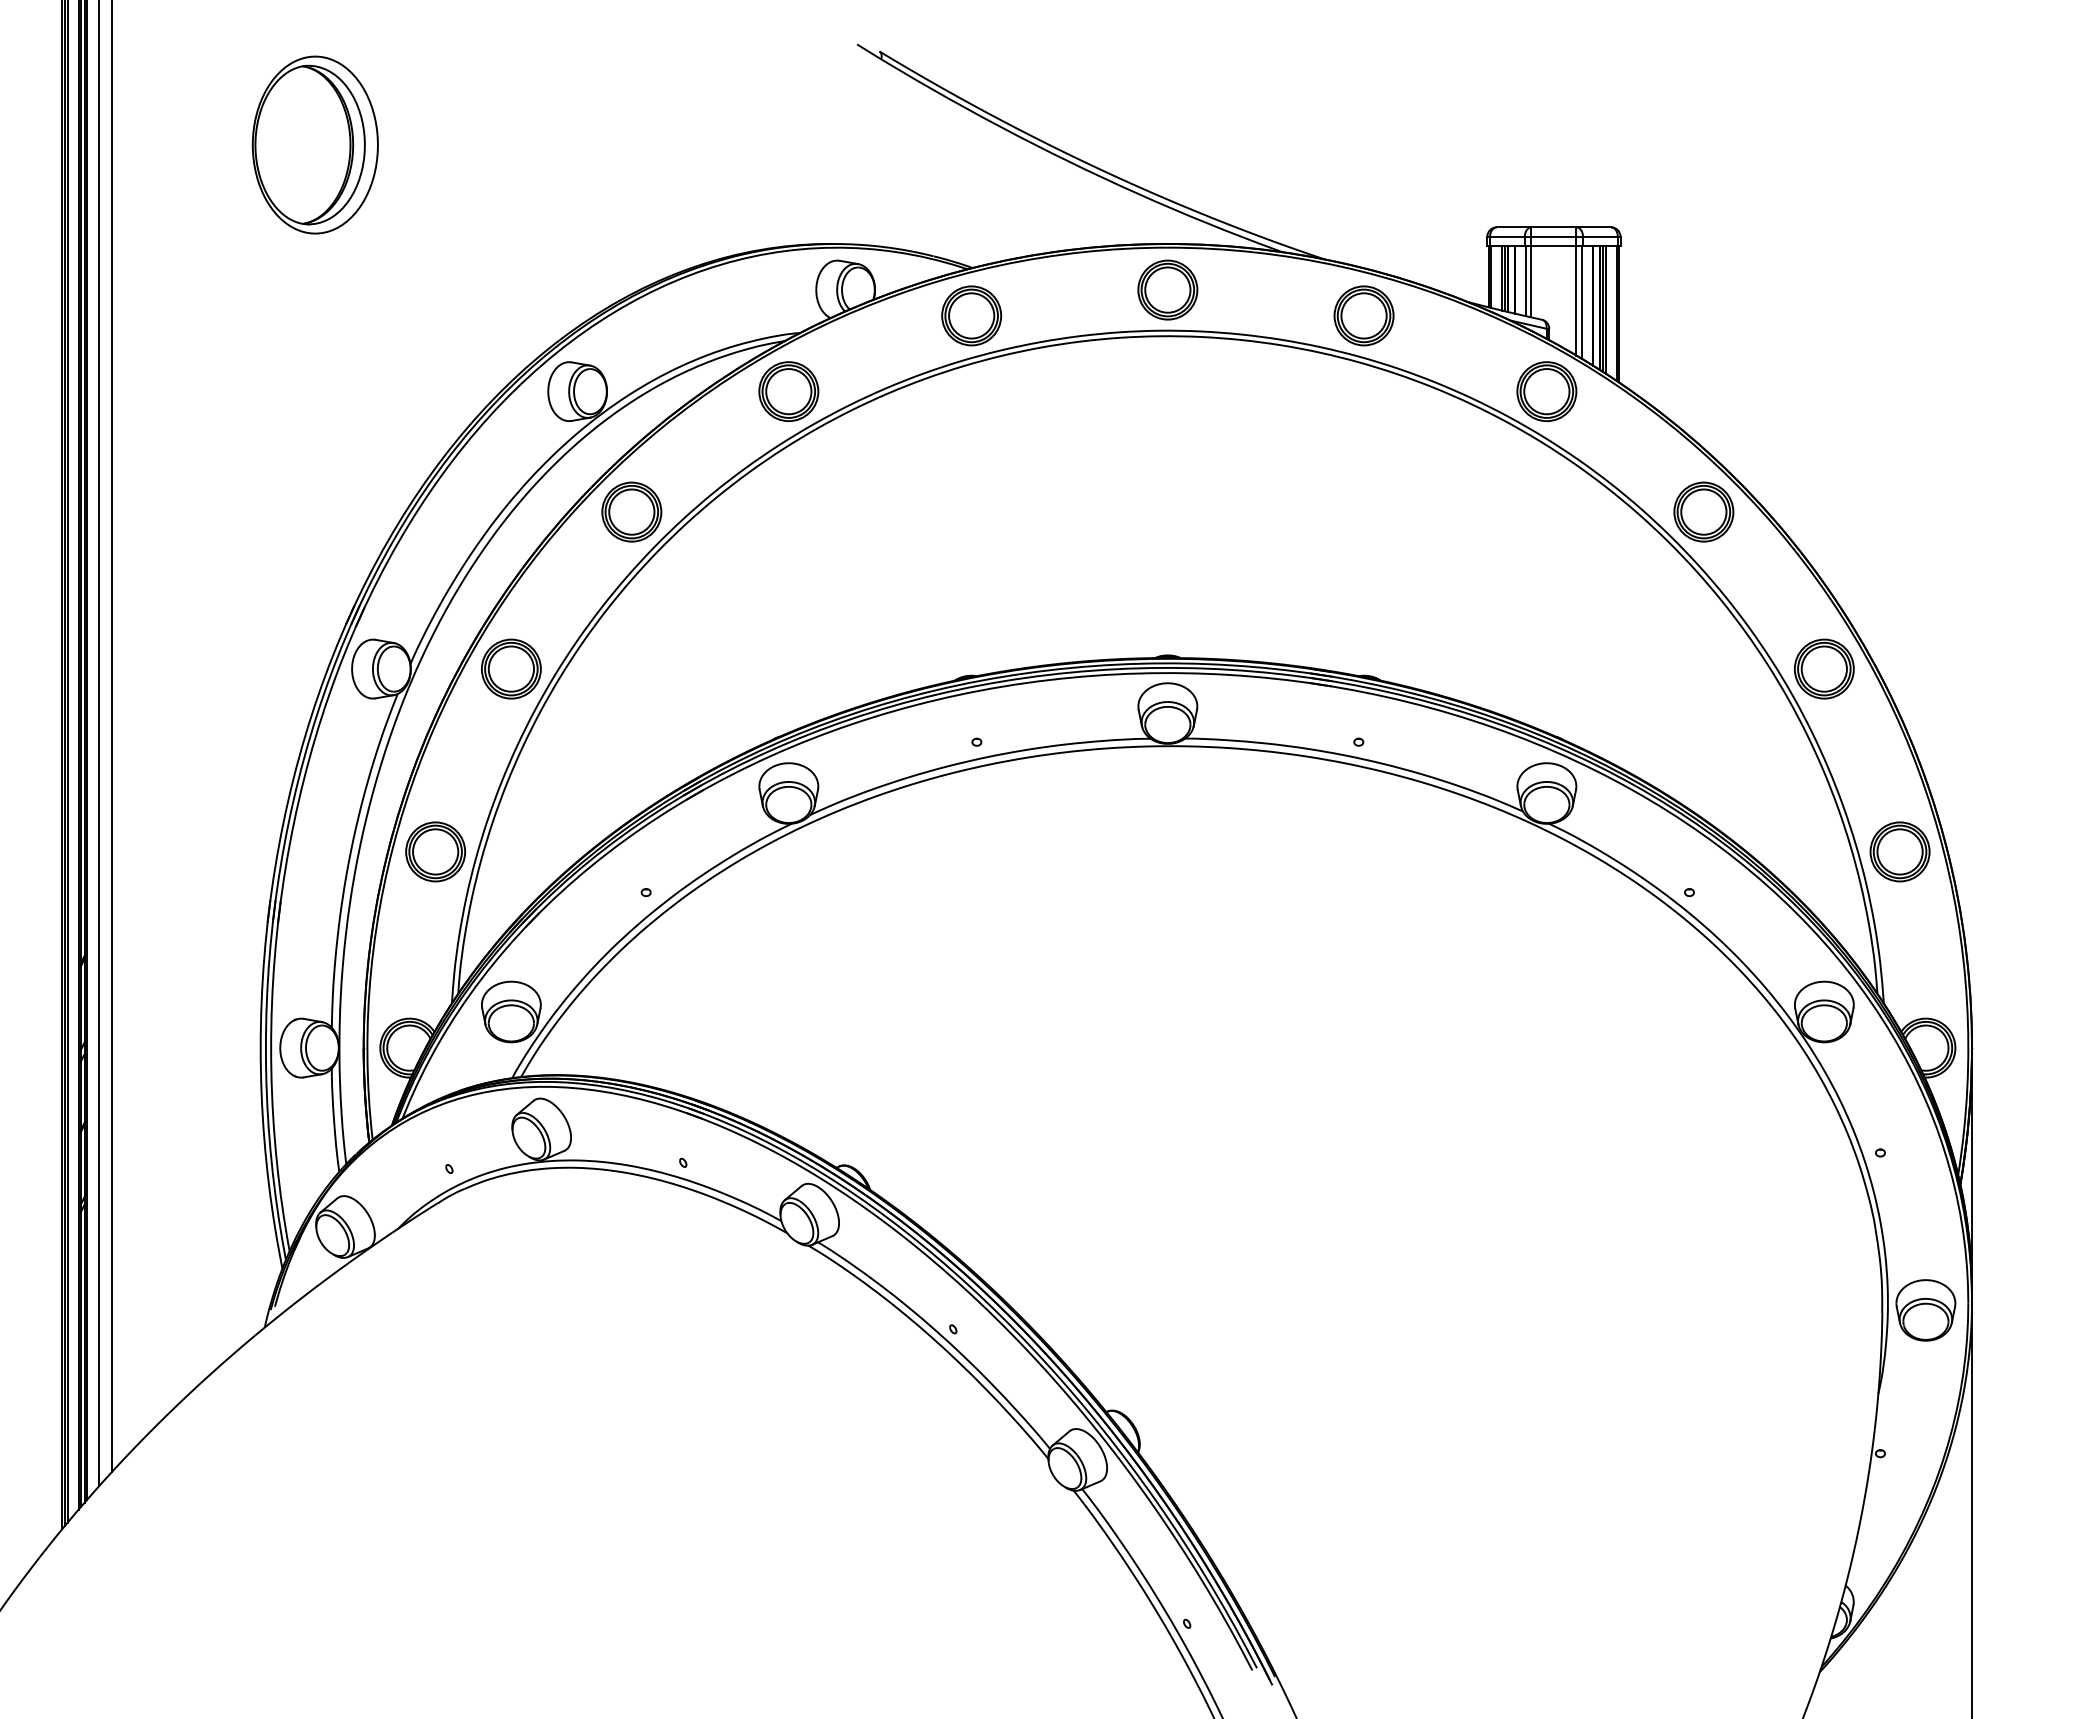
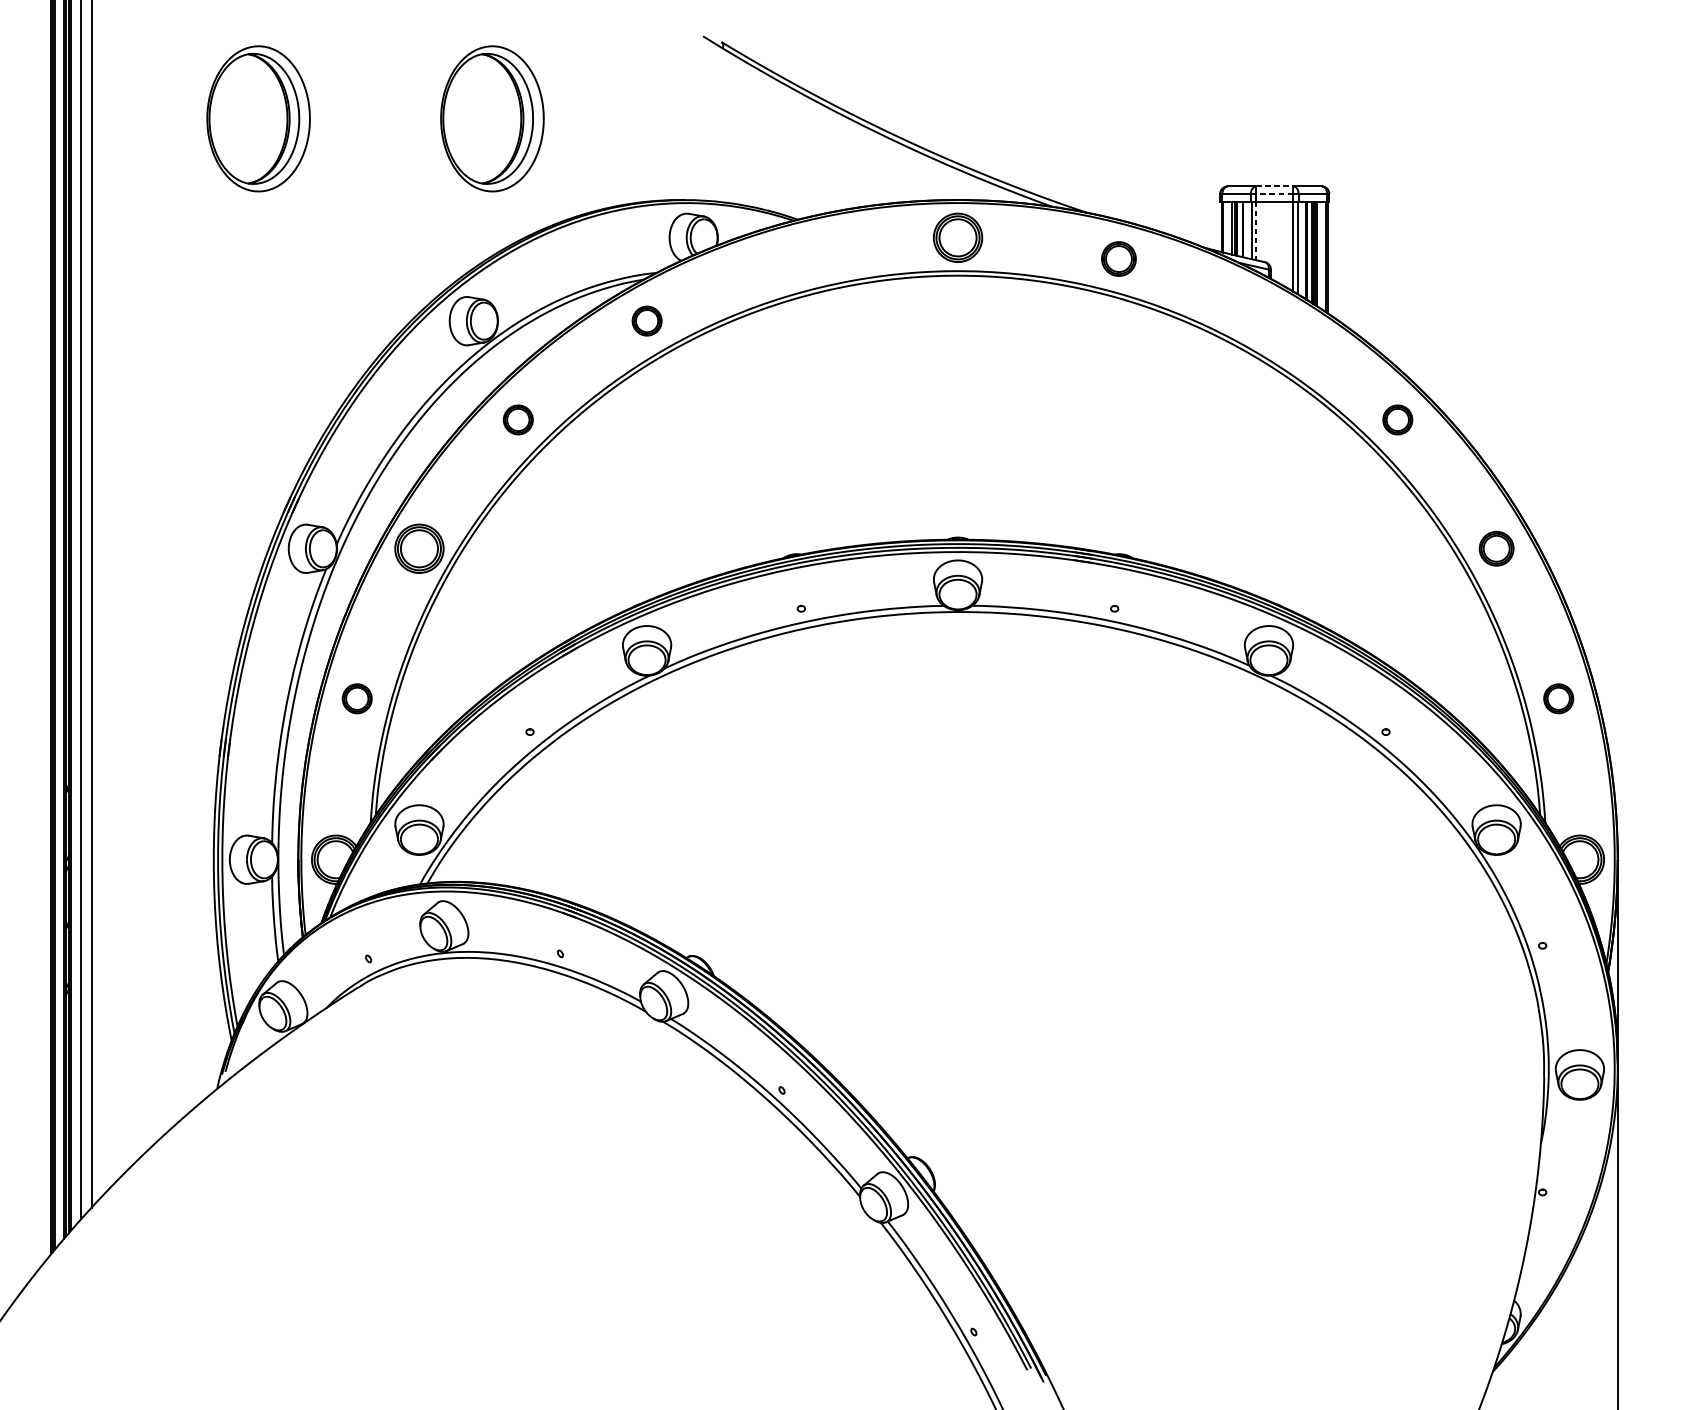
part: (599, 144) -> (491, 118), added
line: (1553, 227) -> (1274, 186), solid -> dashed
line: (1553, 236) -> (1274, 193), solid -> dashed
line: (1531, 281) -> (1256, 230), solid -> dashed
part: (971, 315) -> (796, 258), removed
part: (1363, 315) -> (1118, 258), size x0.7
part: (788, 391) -> (646, 321), size x0.6
part: (1546, 391) -> (1268, 321), removed
part: (631, 511) -> (518, 419), size x0.6
part: (1703, 511) -> (1397, 419), size x0.6
part: (1824, 668) -> (1496, 548), size x0.7
part: (435, 851) -> (357, 698), size x0.6
part: (1899, 851) -> (1558, 698), size x0.6

